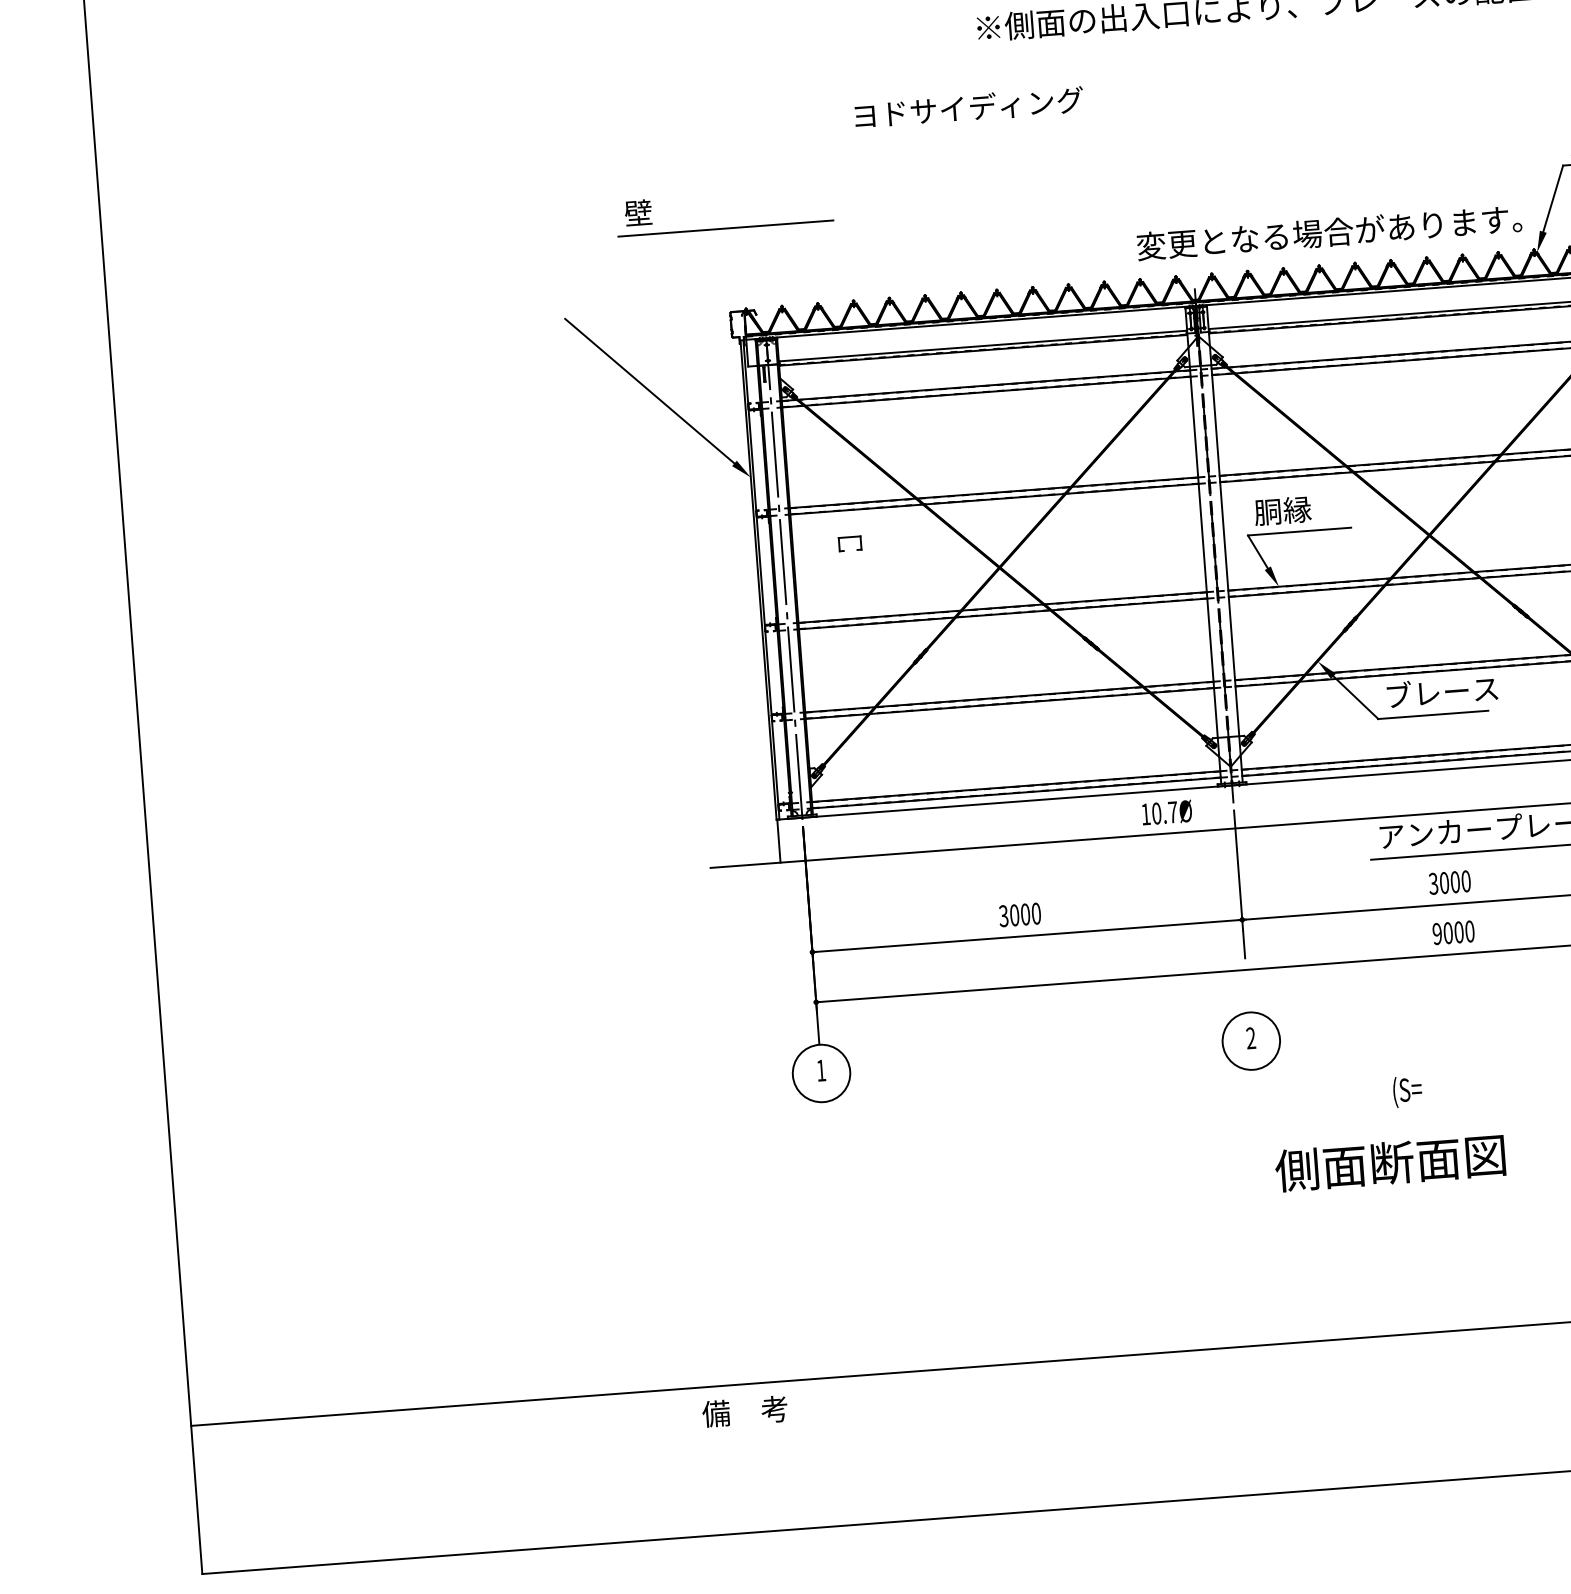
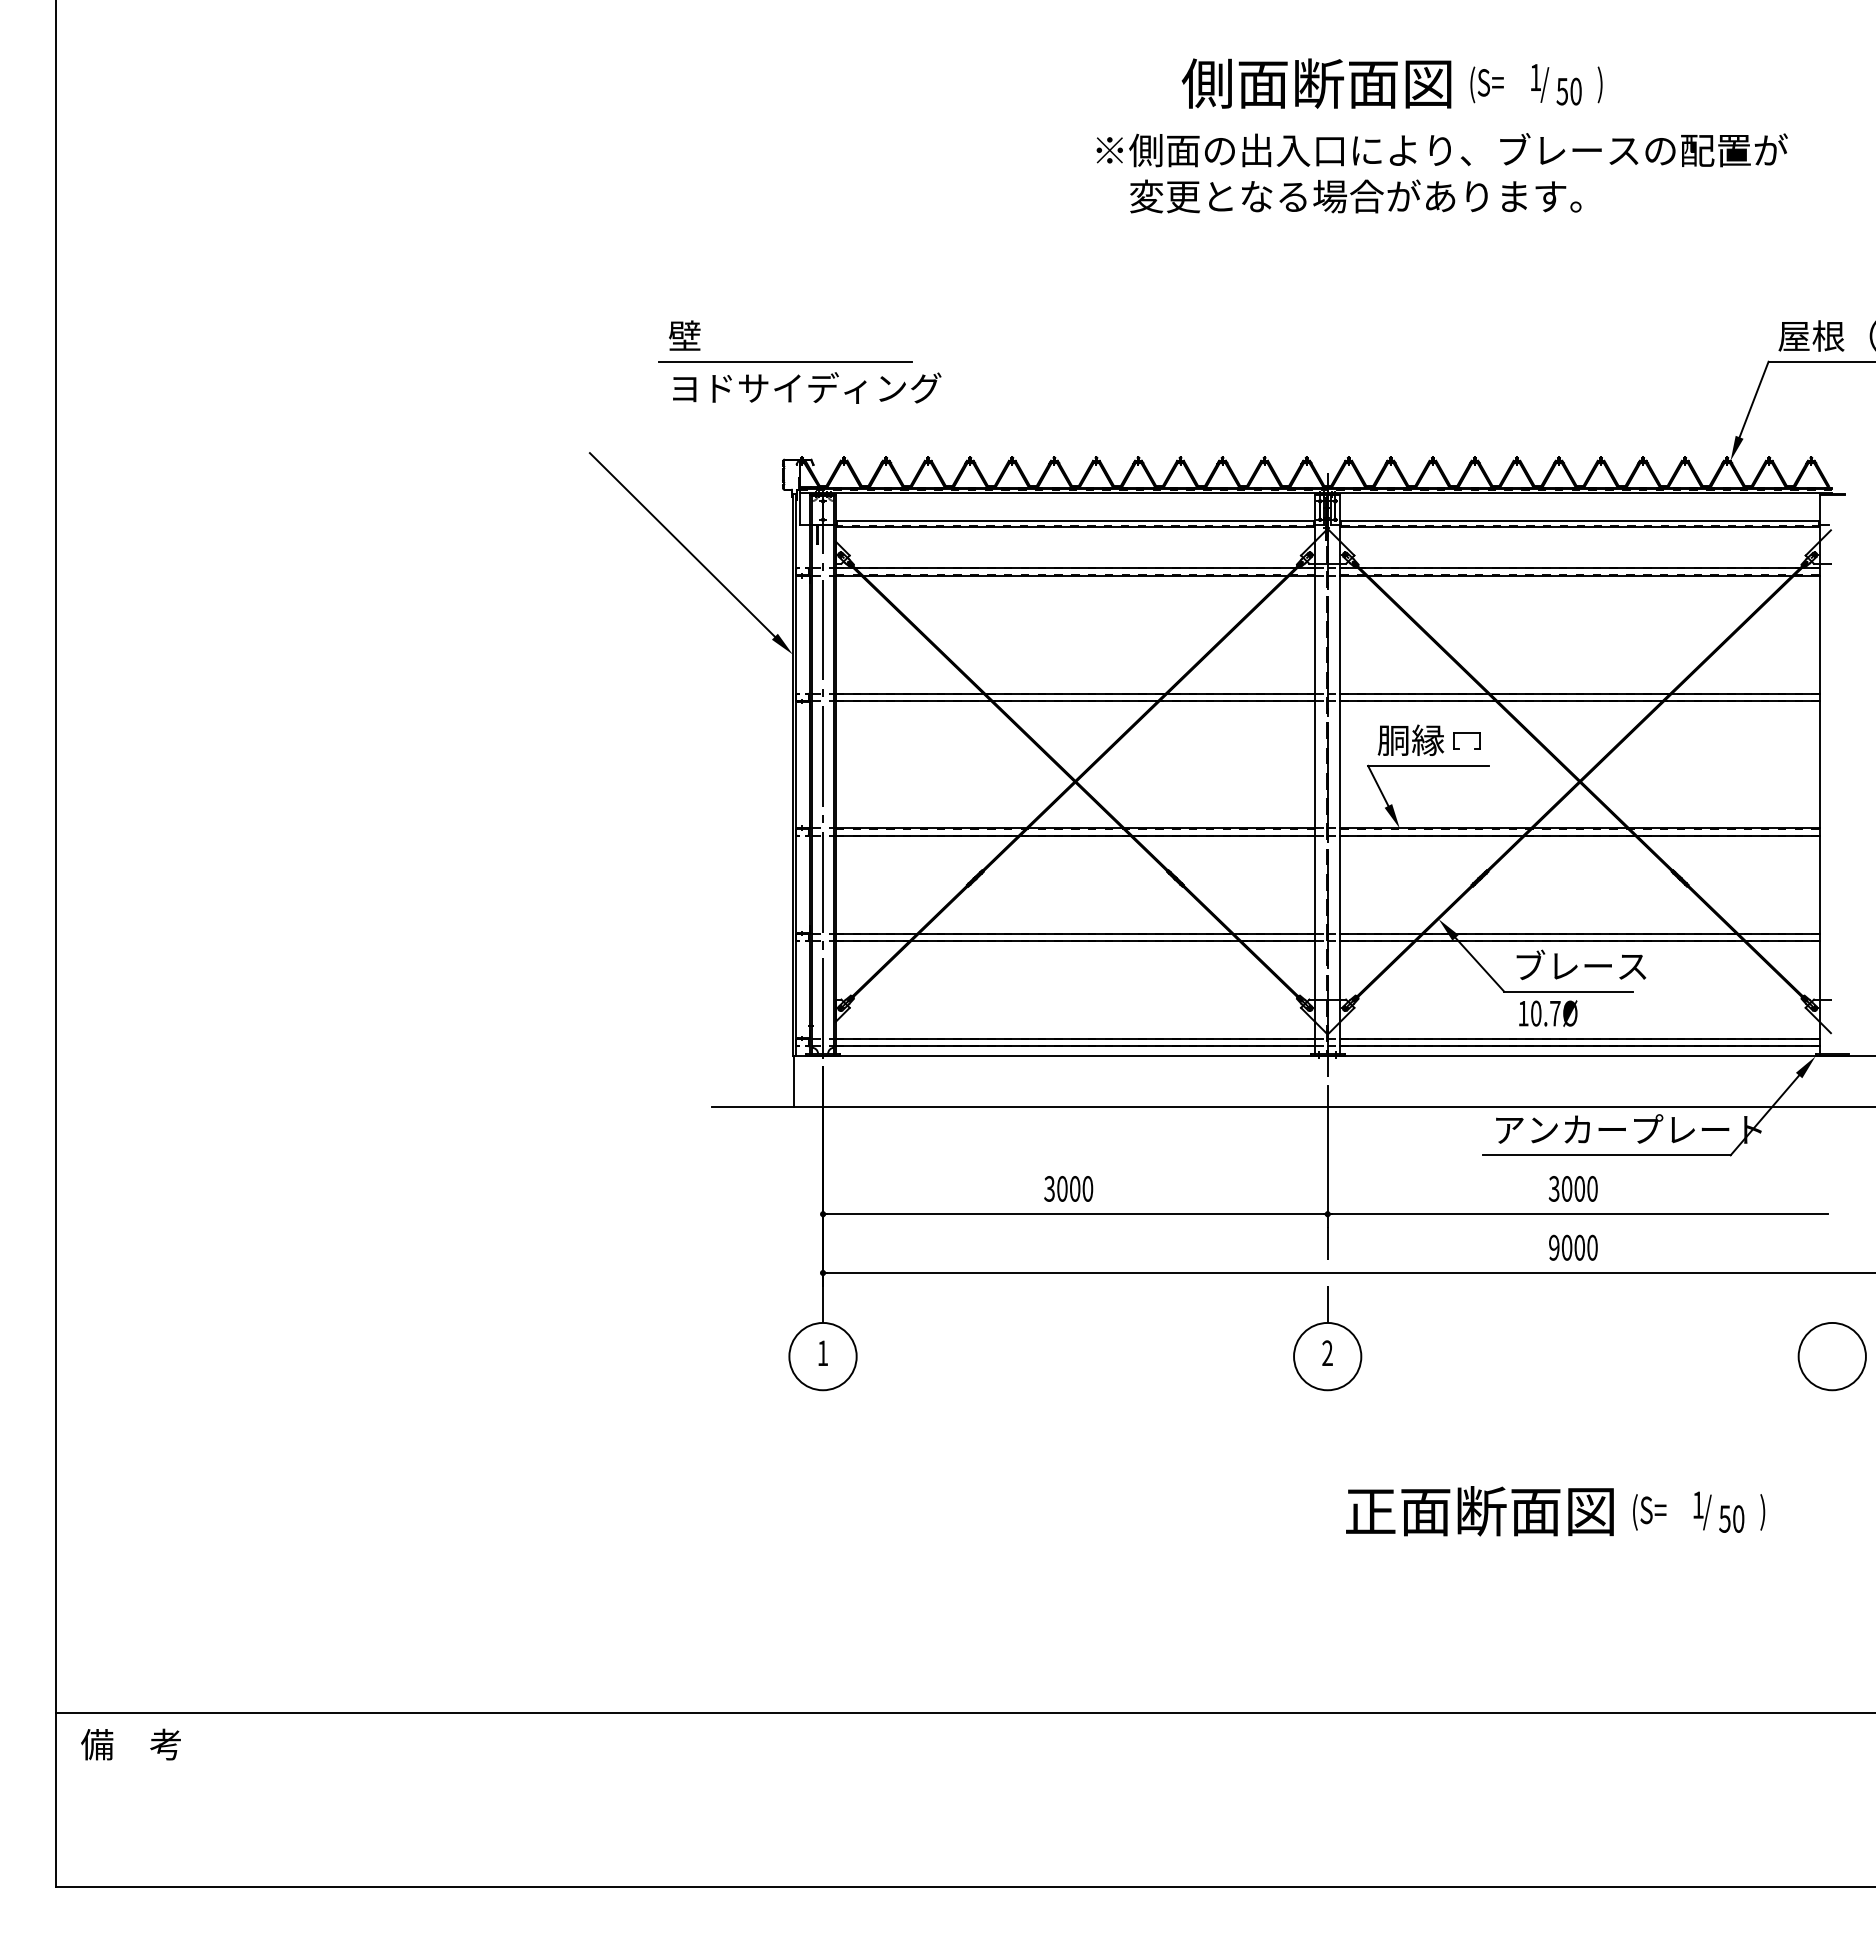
text: (969, 107) -> (807, 387), moved
text: (1329, 232) -> (1355, 196), moved
part: (849, 537) -> (1466, 733), moved
text: (1167, 812) -> (1548, 1013), moved
line: (1247, 995) -> (1327, 1303), added
text: (1407, 1091) -> (1649, 1512), moved
text: (1296, 1170) -> (1369, 1511), 側面断面図 -> 正面断面図
text: (744, 1411) -> (130, 1744), moved

